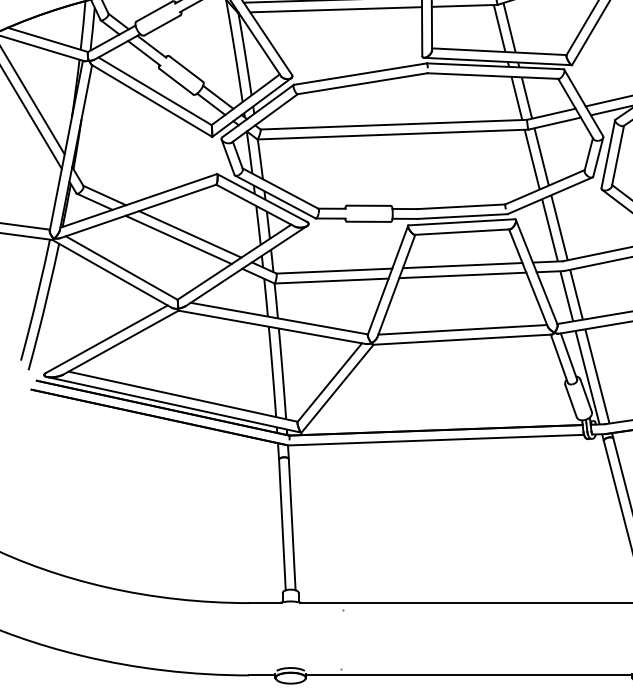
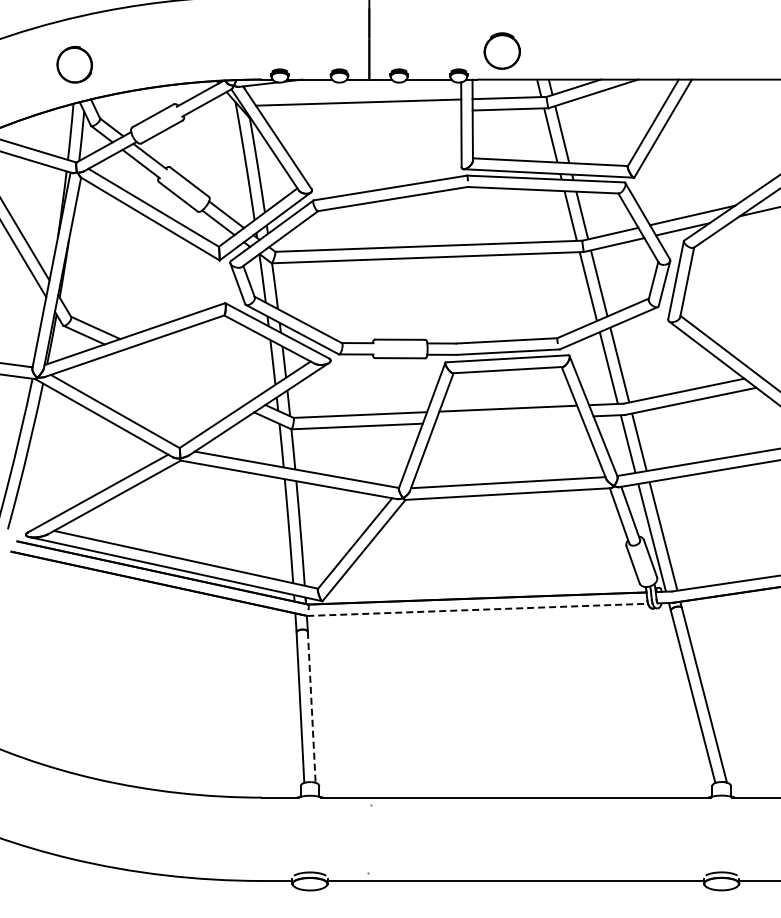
line: (336, 9) -> (362, 113), removed
line: (190, 234) -> (194, 372), removed
line: (178, 239) -> (180, 378), removed
line: (462, 274) -> (508, 419), removed
line: (436, 439) -> (477, 609), solid -> dashed
line: (291, 524) -> (311, 707), solid -> dashed

